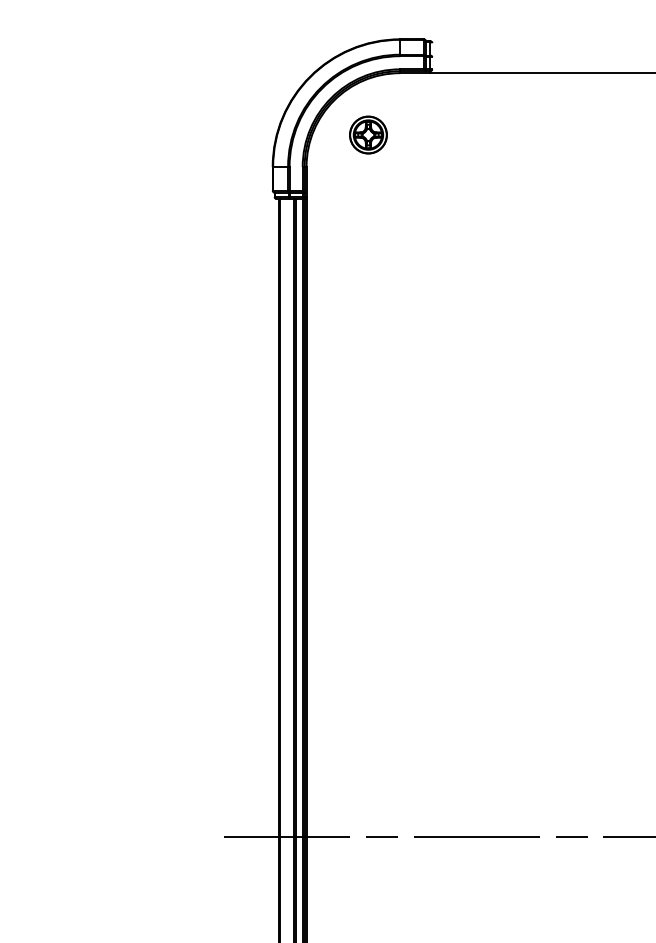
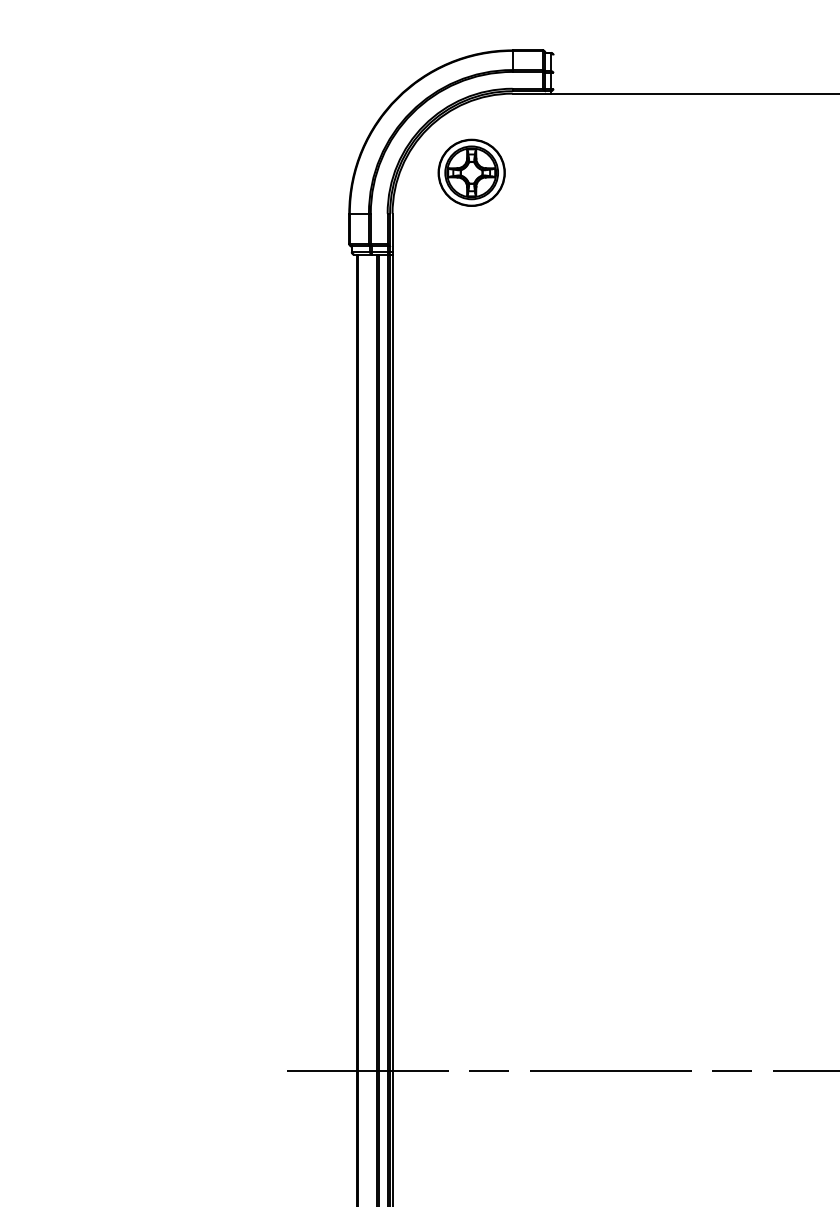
part: (368, 134) -> (471, 172), size x1.4

